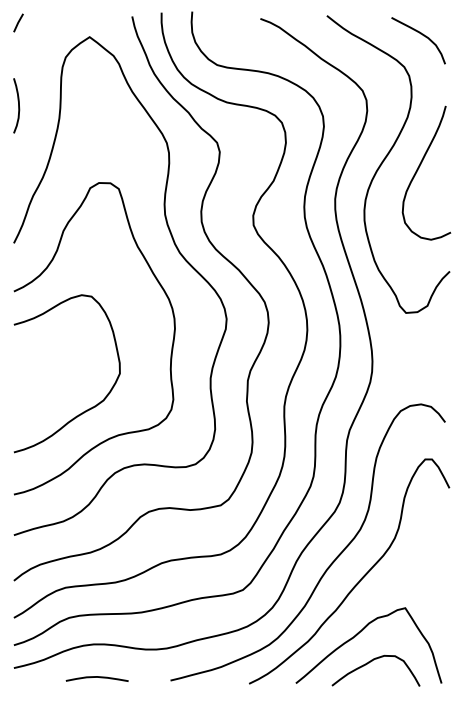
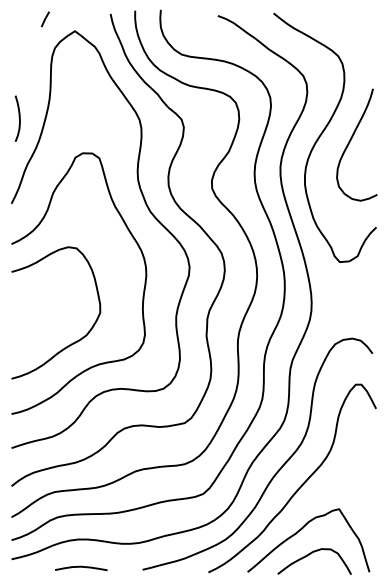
line: (17, 23) -> (44, 19), moved
curve: (421, 35) -> (352, 29), removed
curve: (17, 104) -> (18, 117), moved

